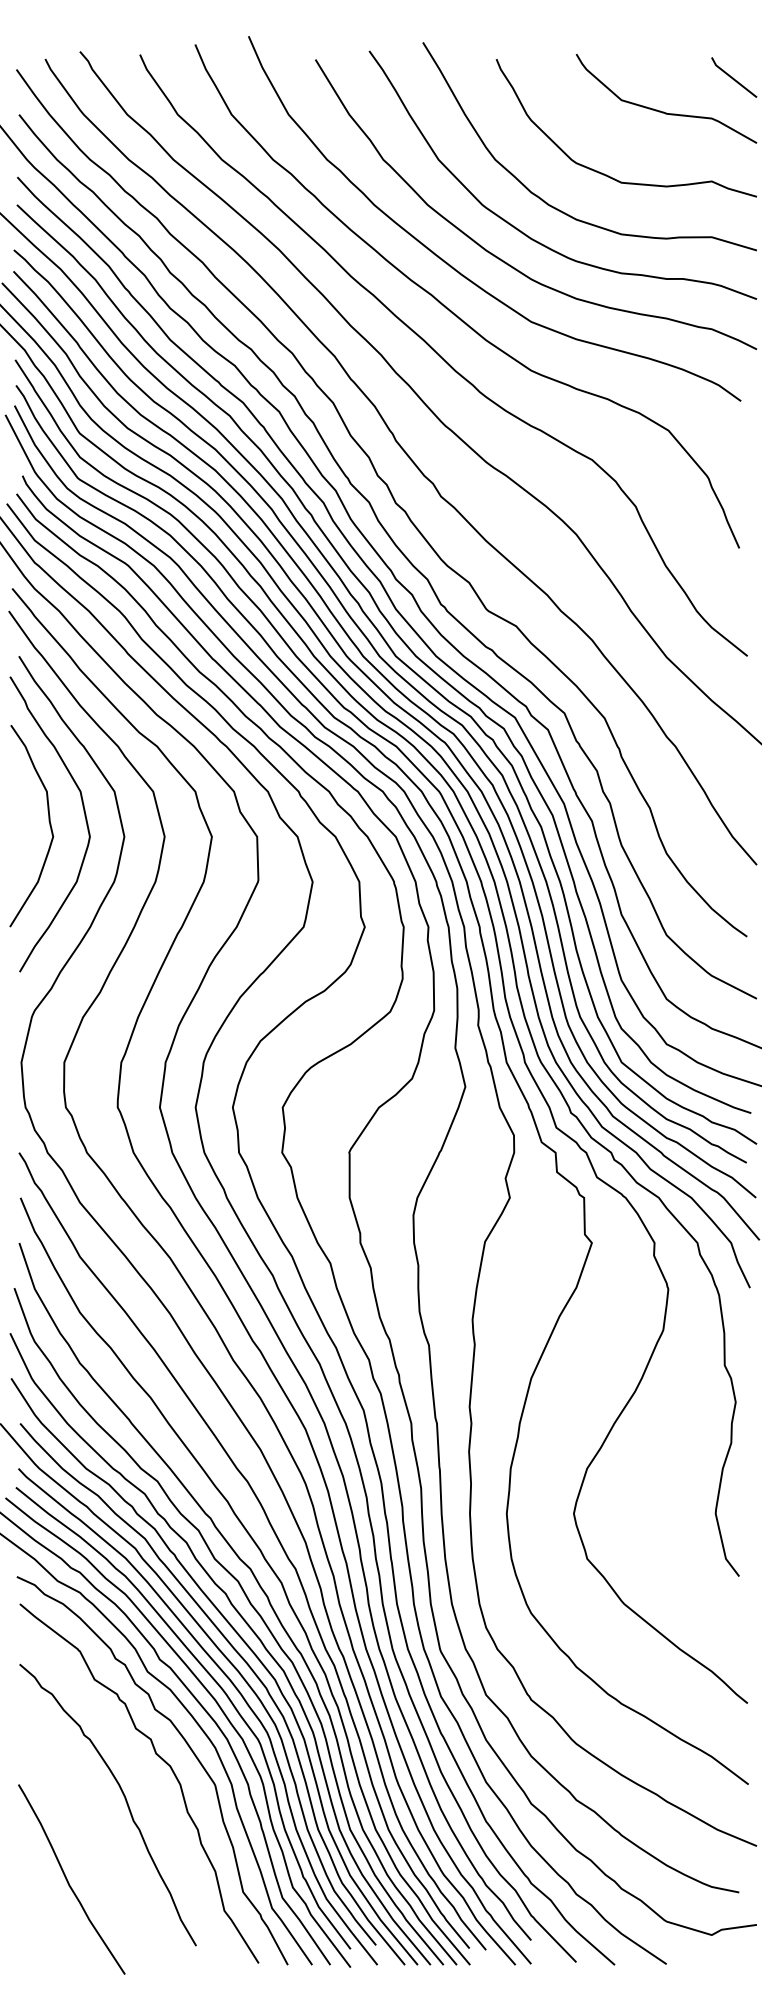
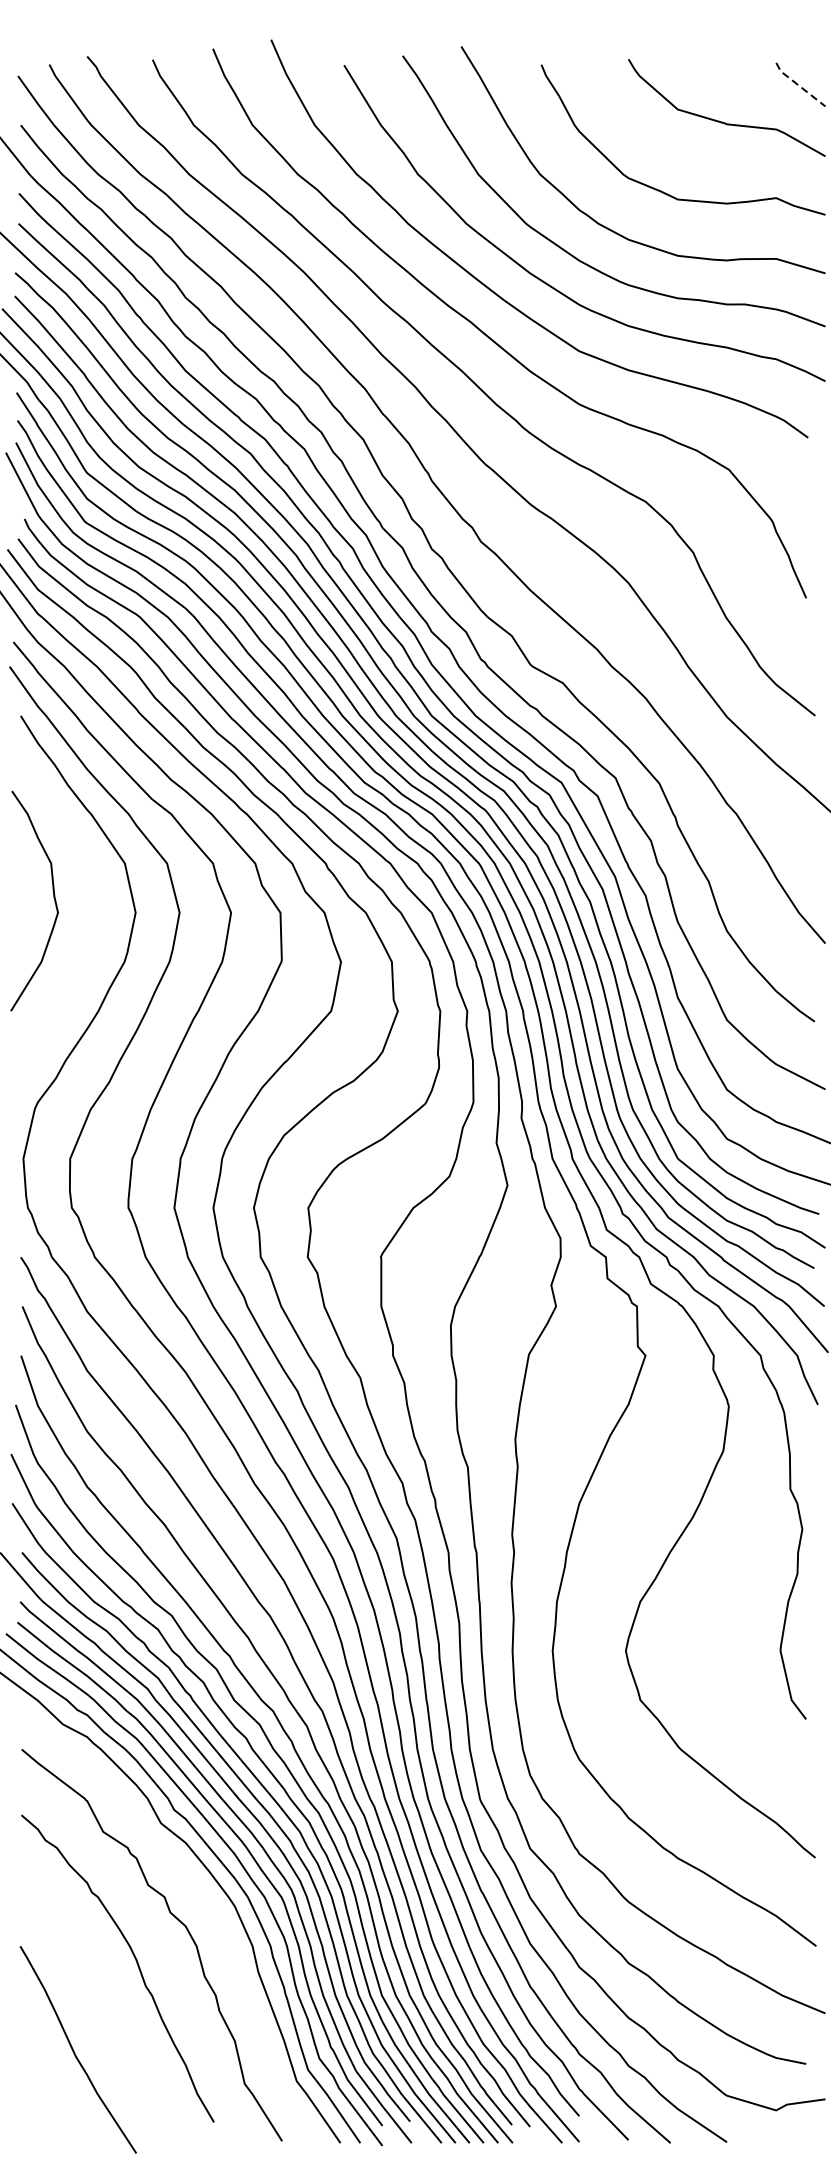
line: (733, 78) -> (799, 85), solid -> dashed
curve: (84, 816) -> (92, 890), removed
curve: (188, 1747) -> (205, 1905), removed

